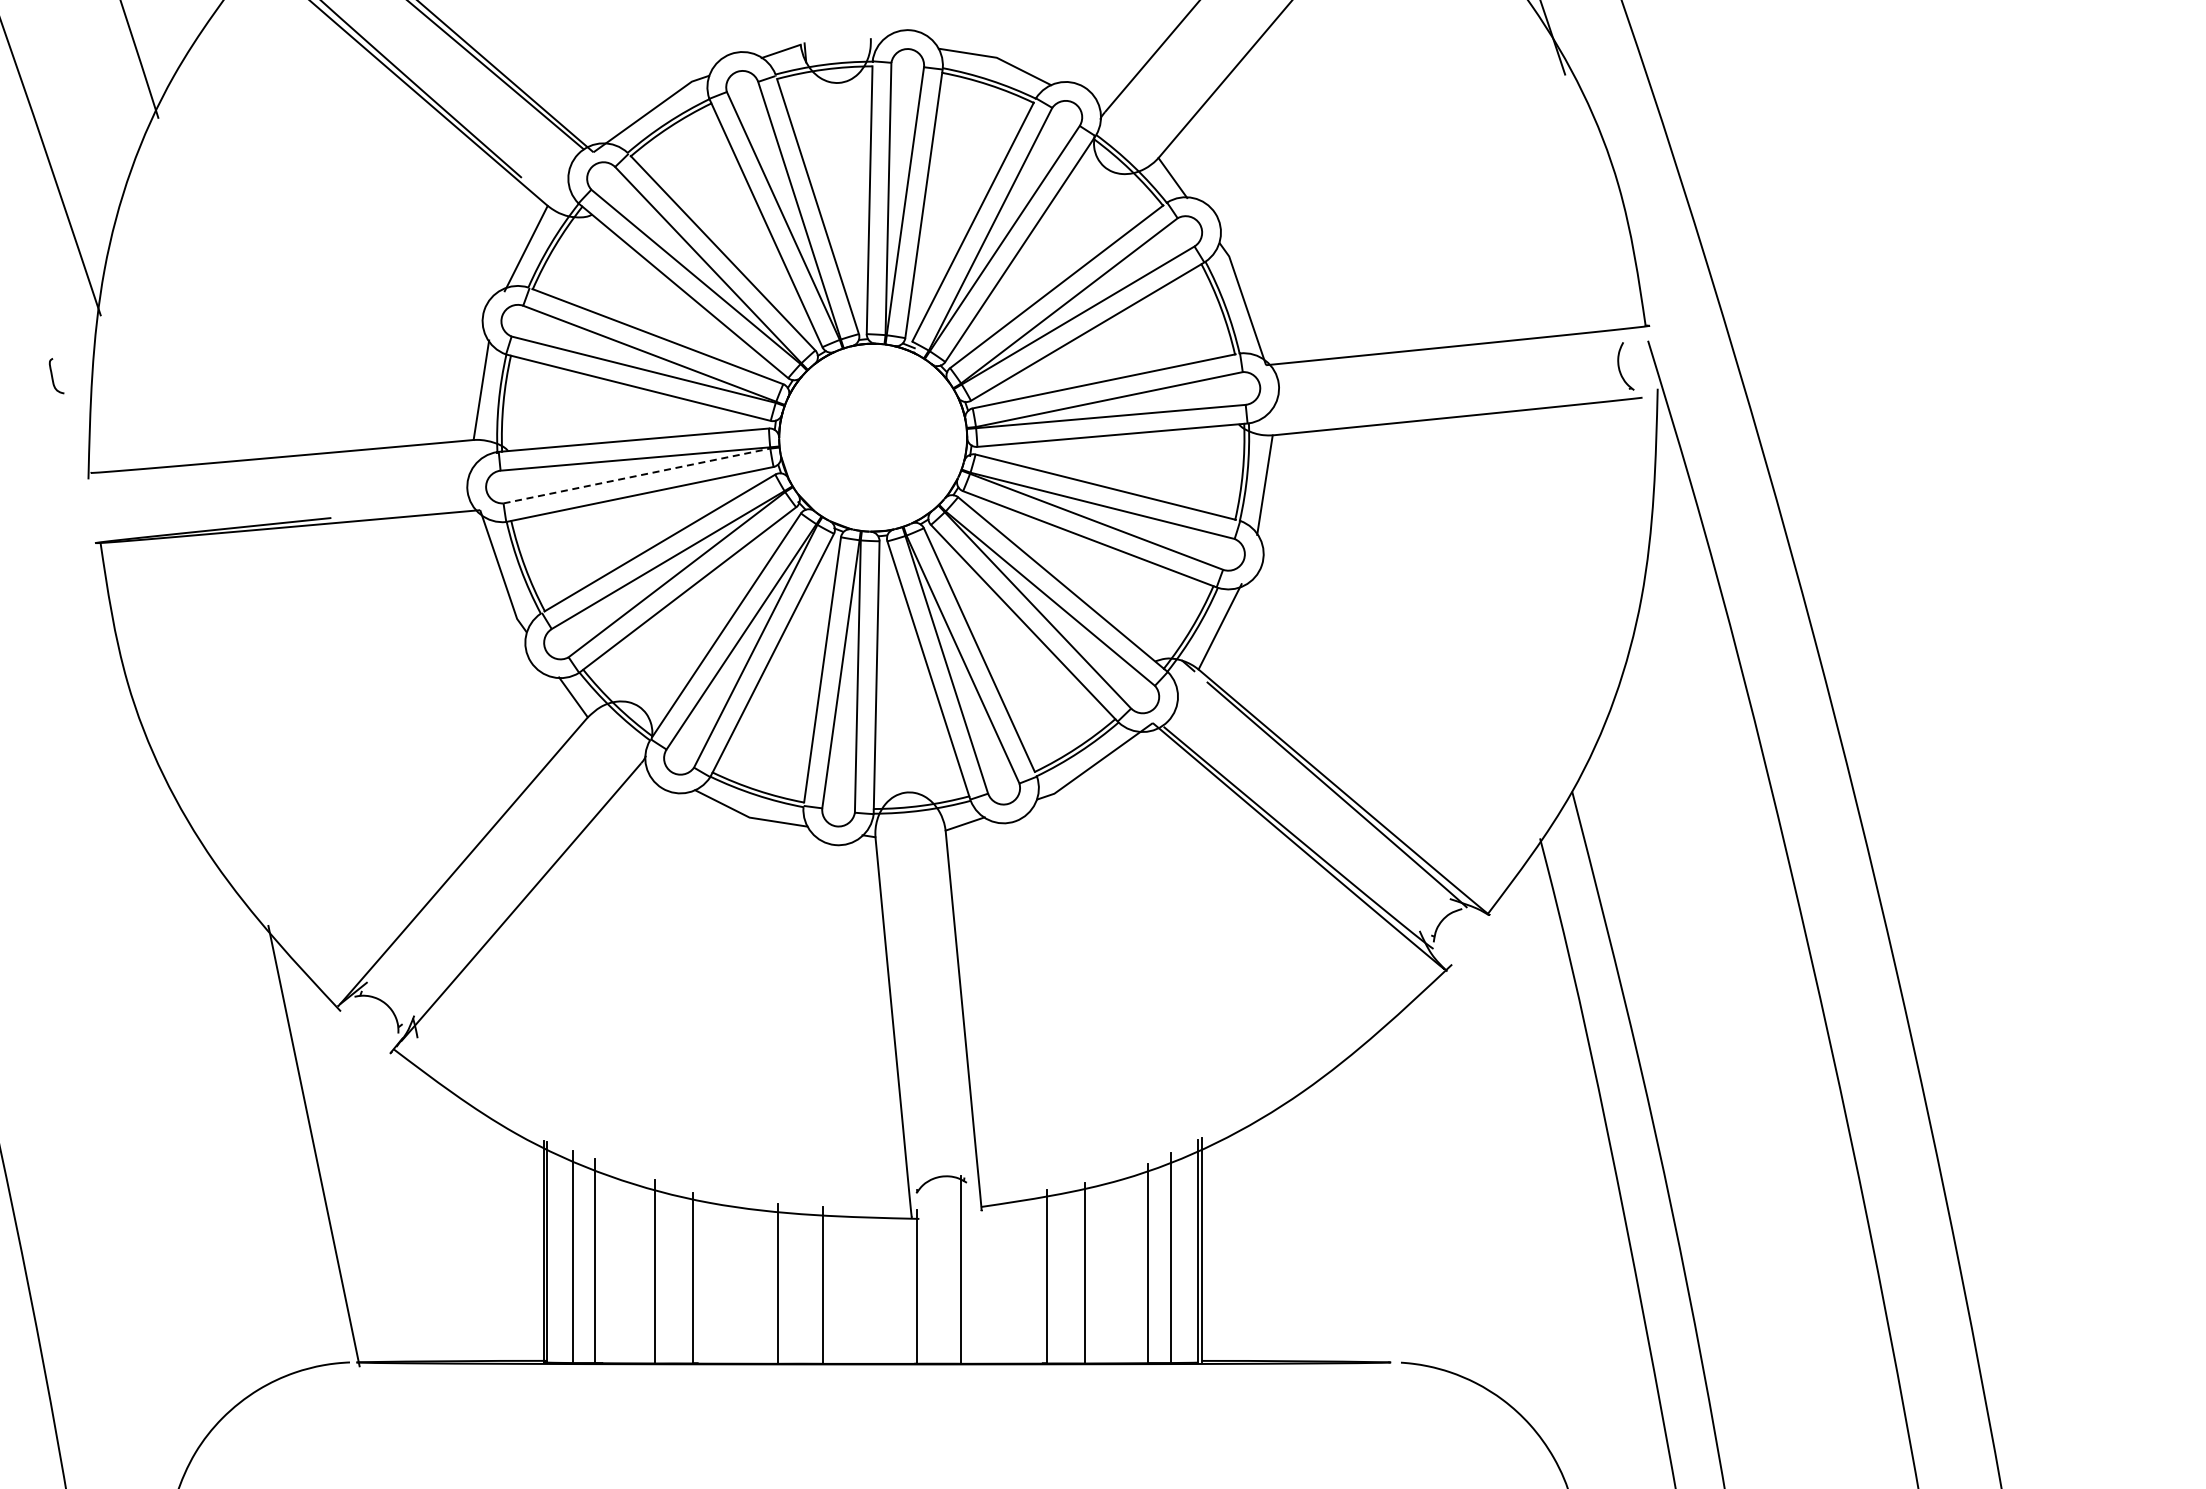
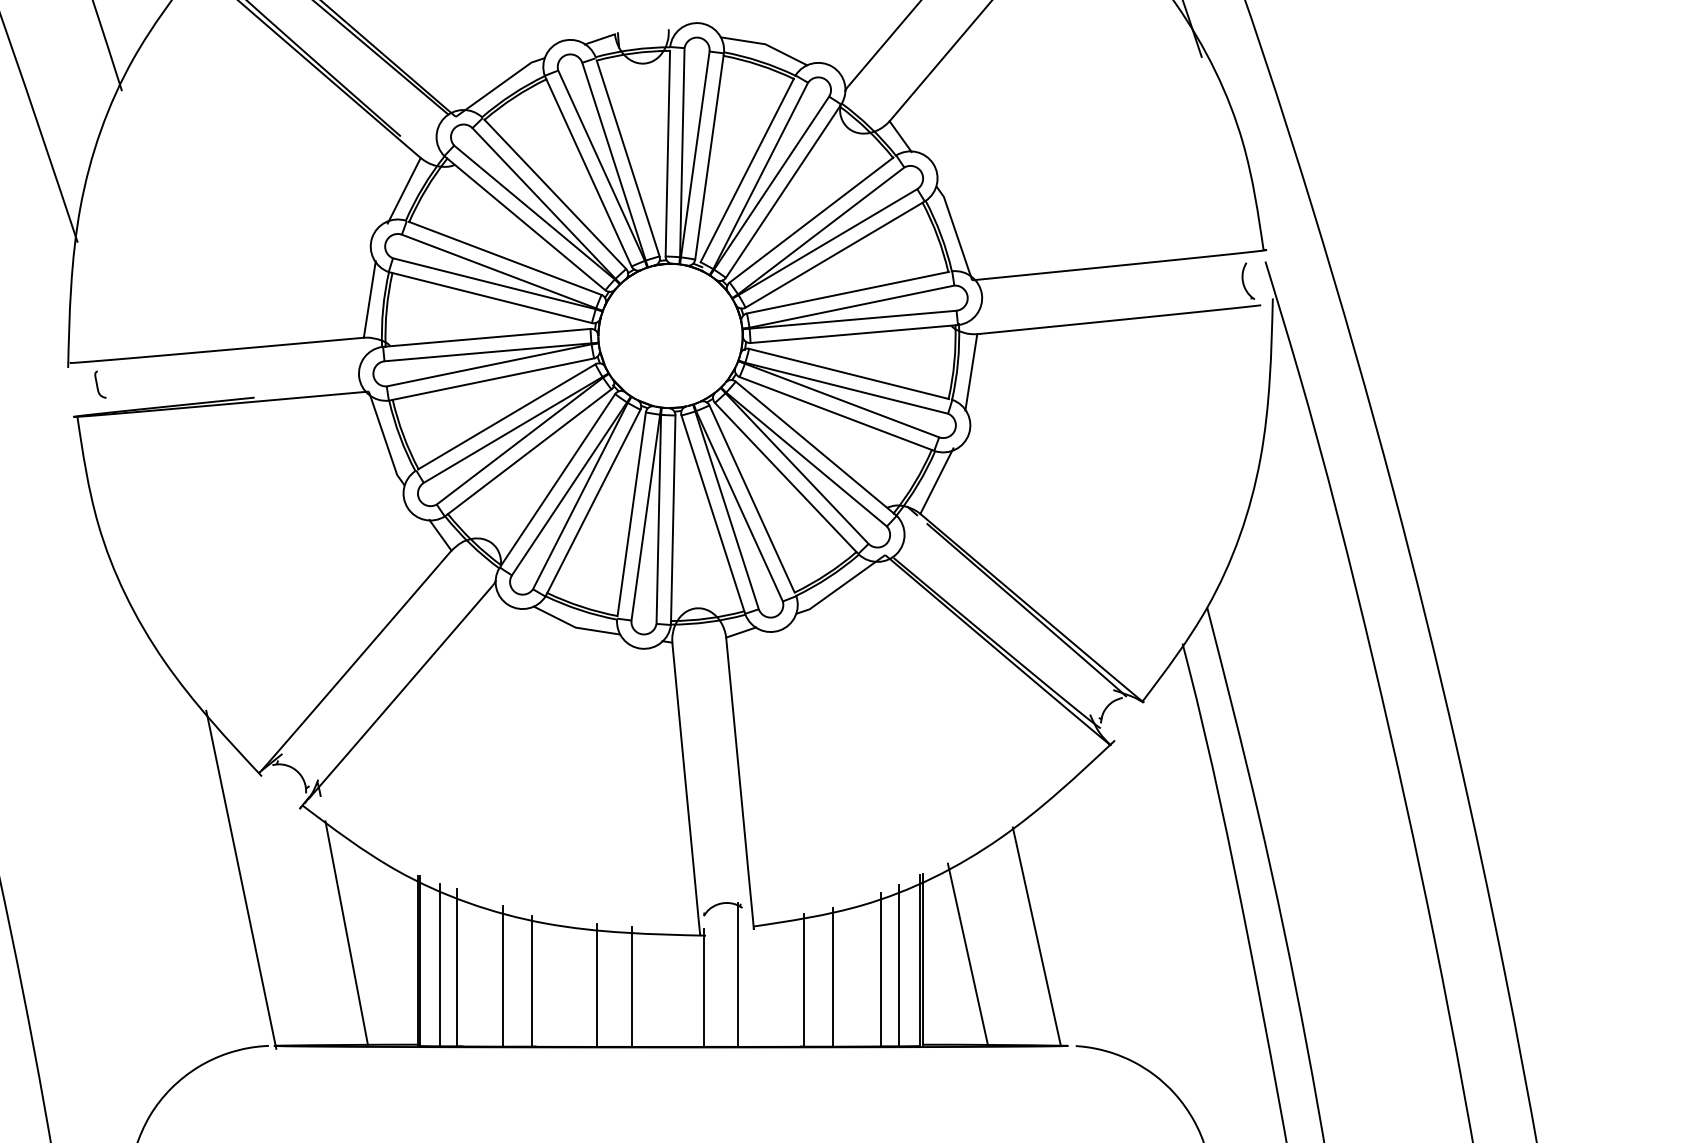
curve: (53, 377) -> (98, 385), moved
line: (637, 475) -> (489, 364), dashed -> solid
line: (451, 1215) -> (346, 933), added
line: (1350, 1220) -> (1037, 936), added
line: (1260, 1243) -> (967, 954), added

